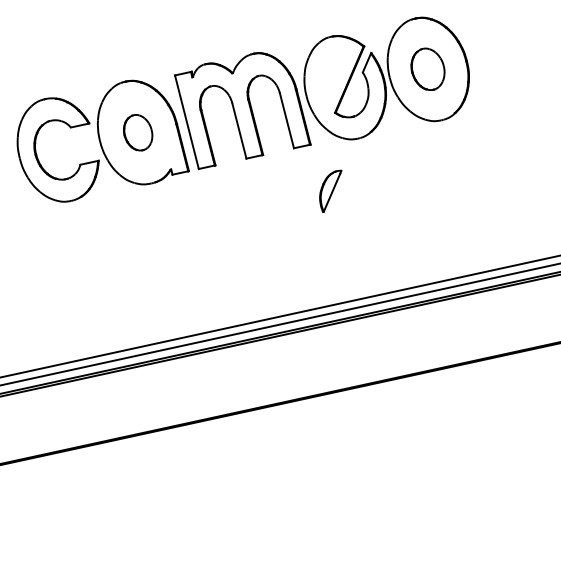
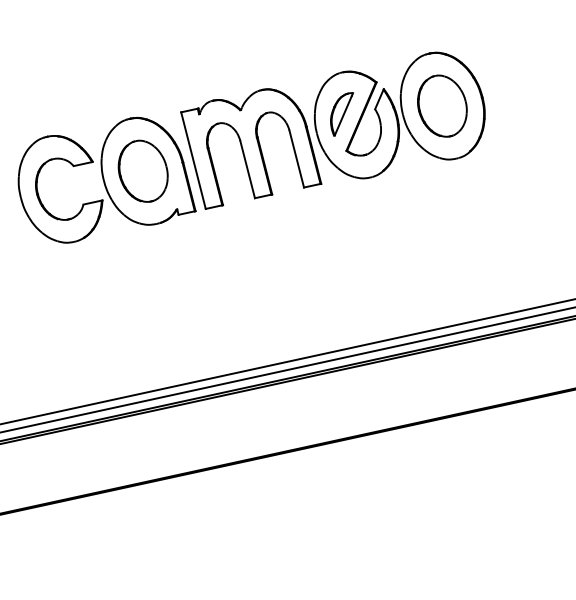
part: (427, 68) -> (441, 105), size x1.43
part: (137, 132) -> (142, 171), size x1.67
part: (330, 190) -> (341, 113), moved

